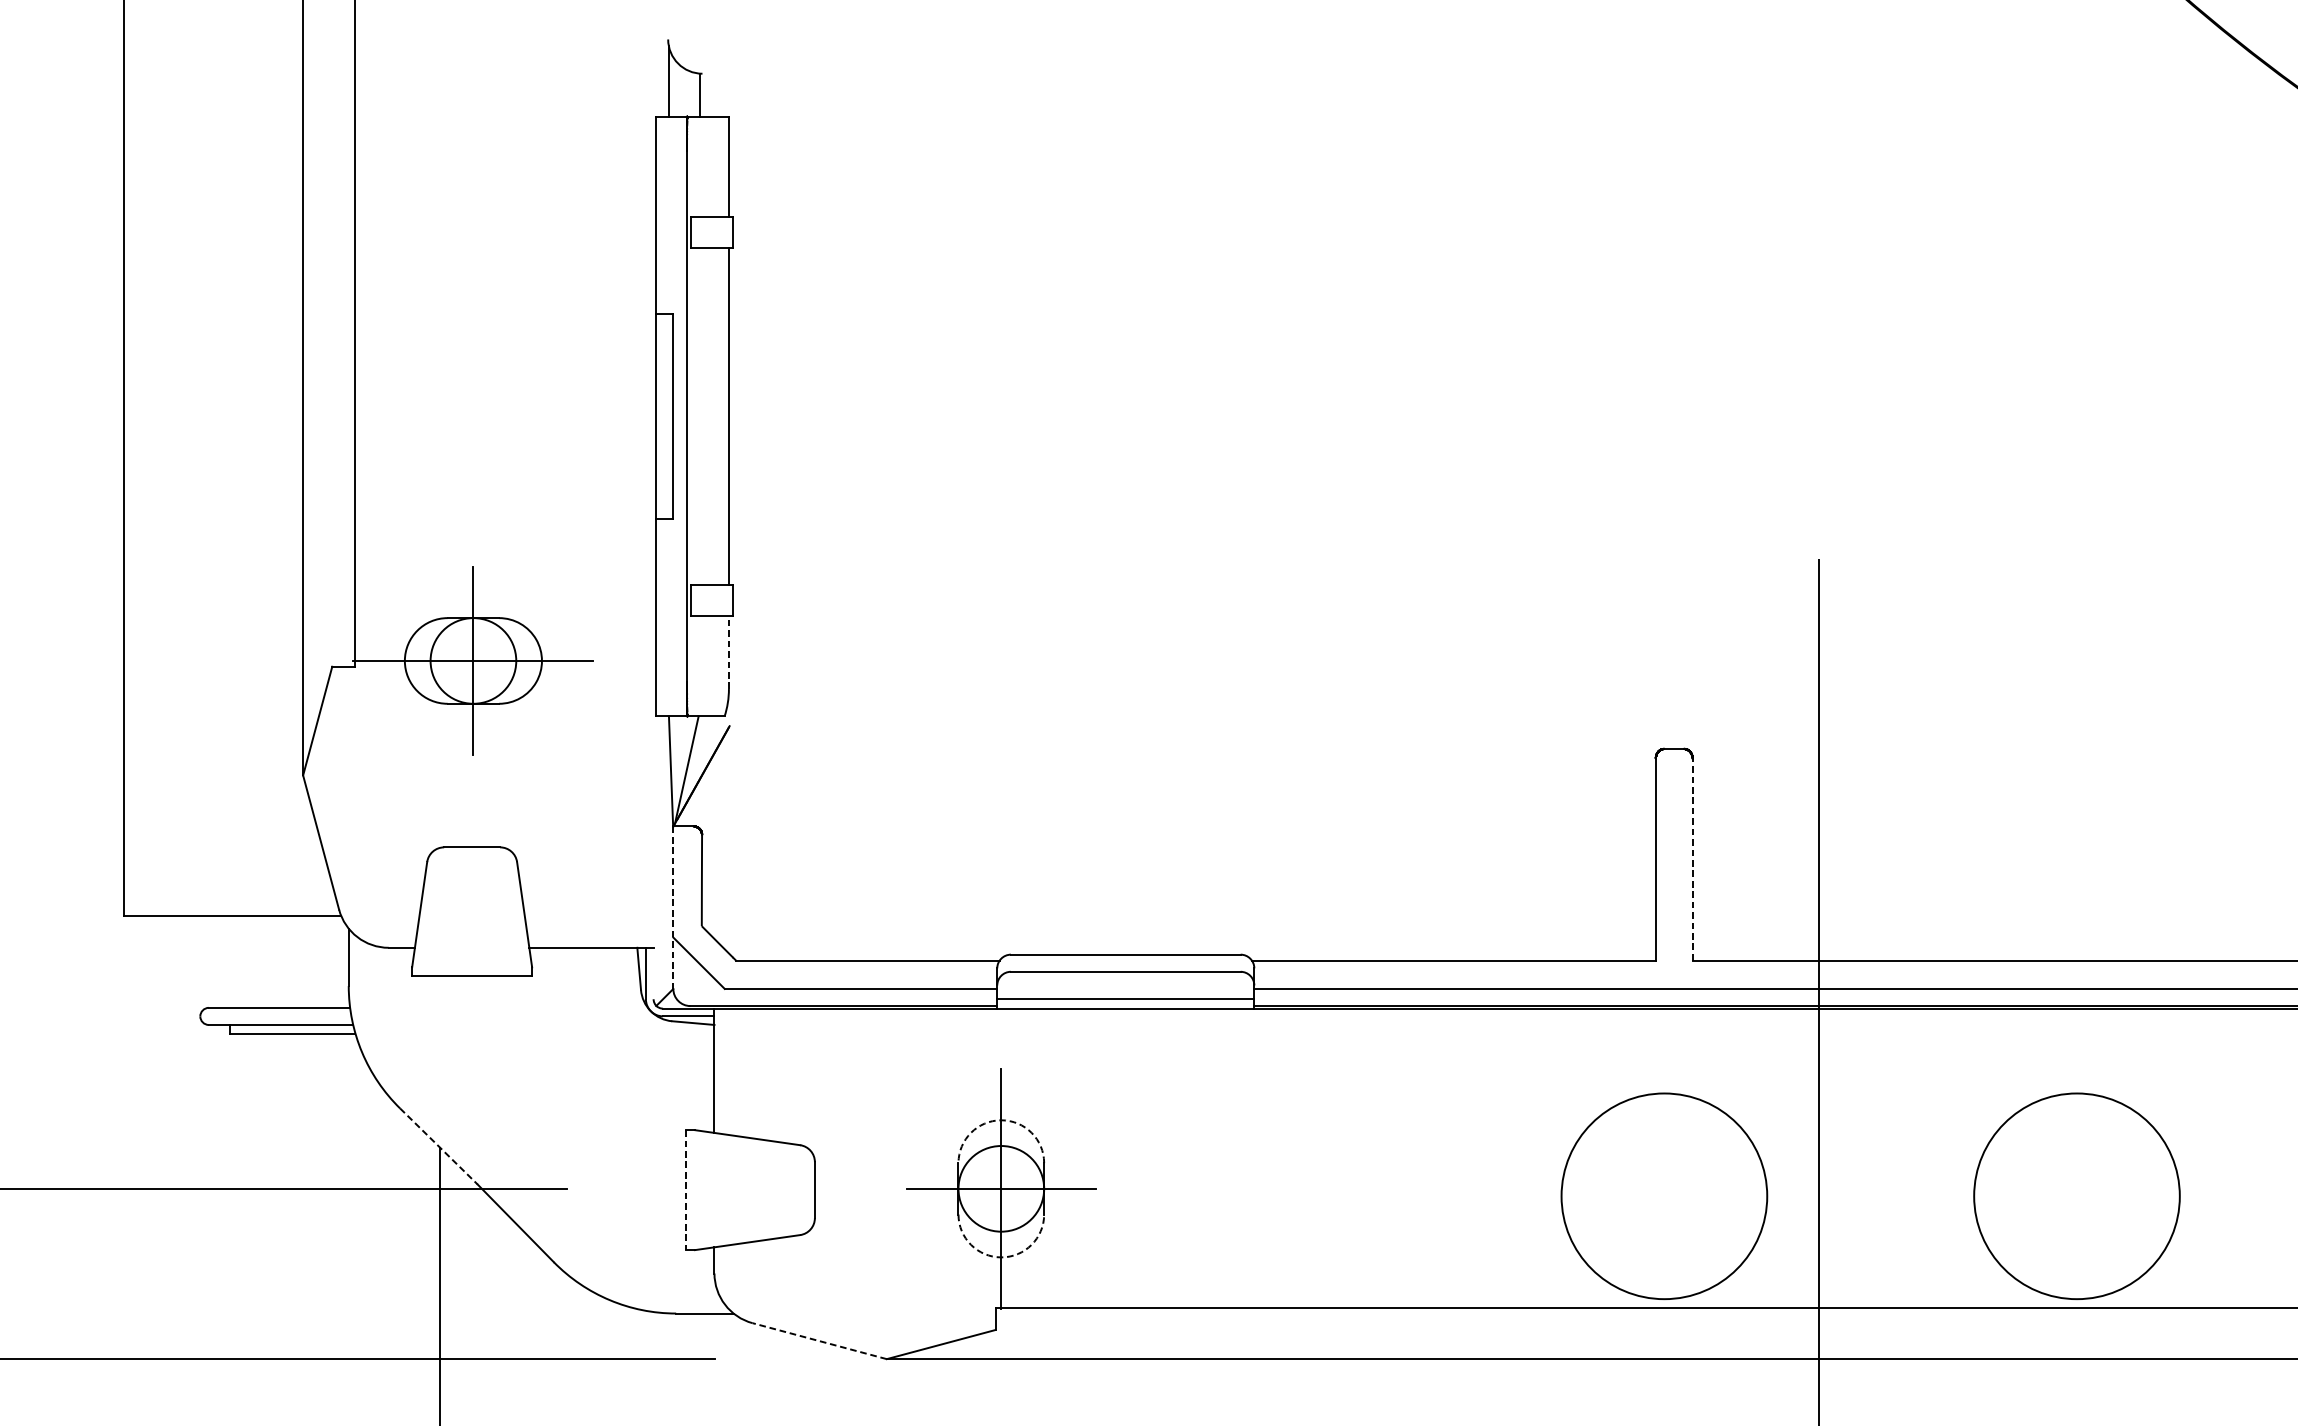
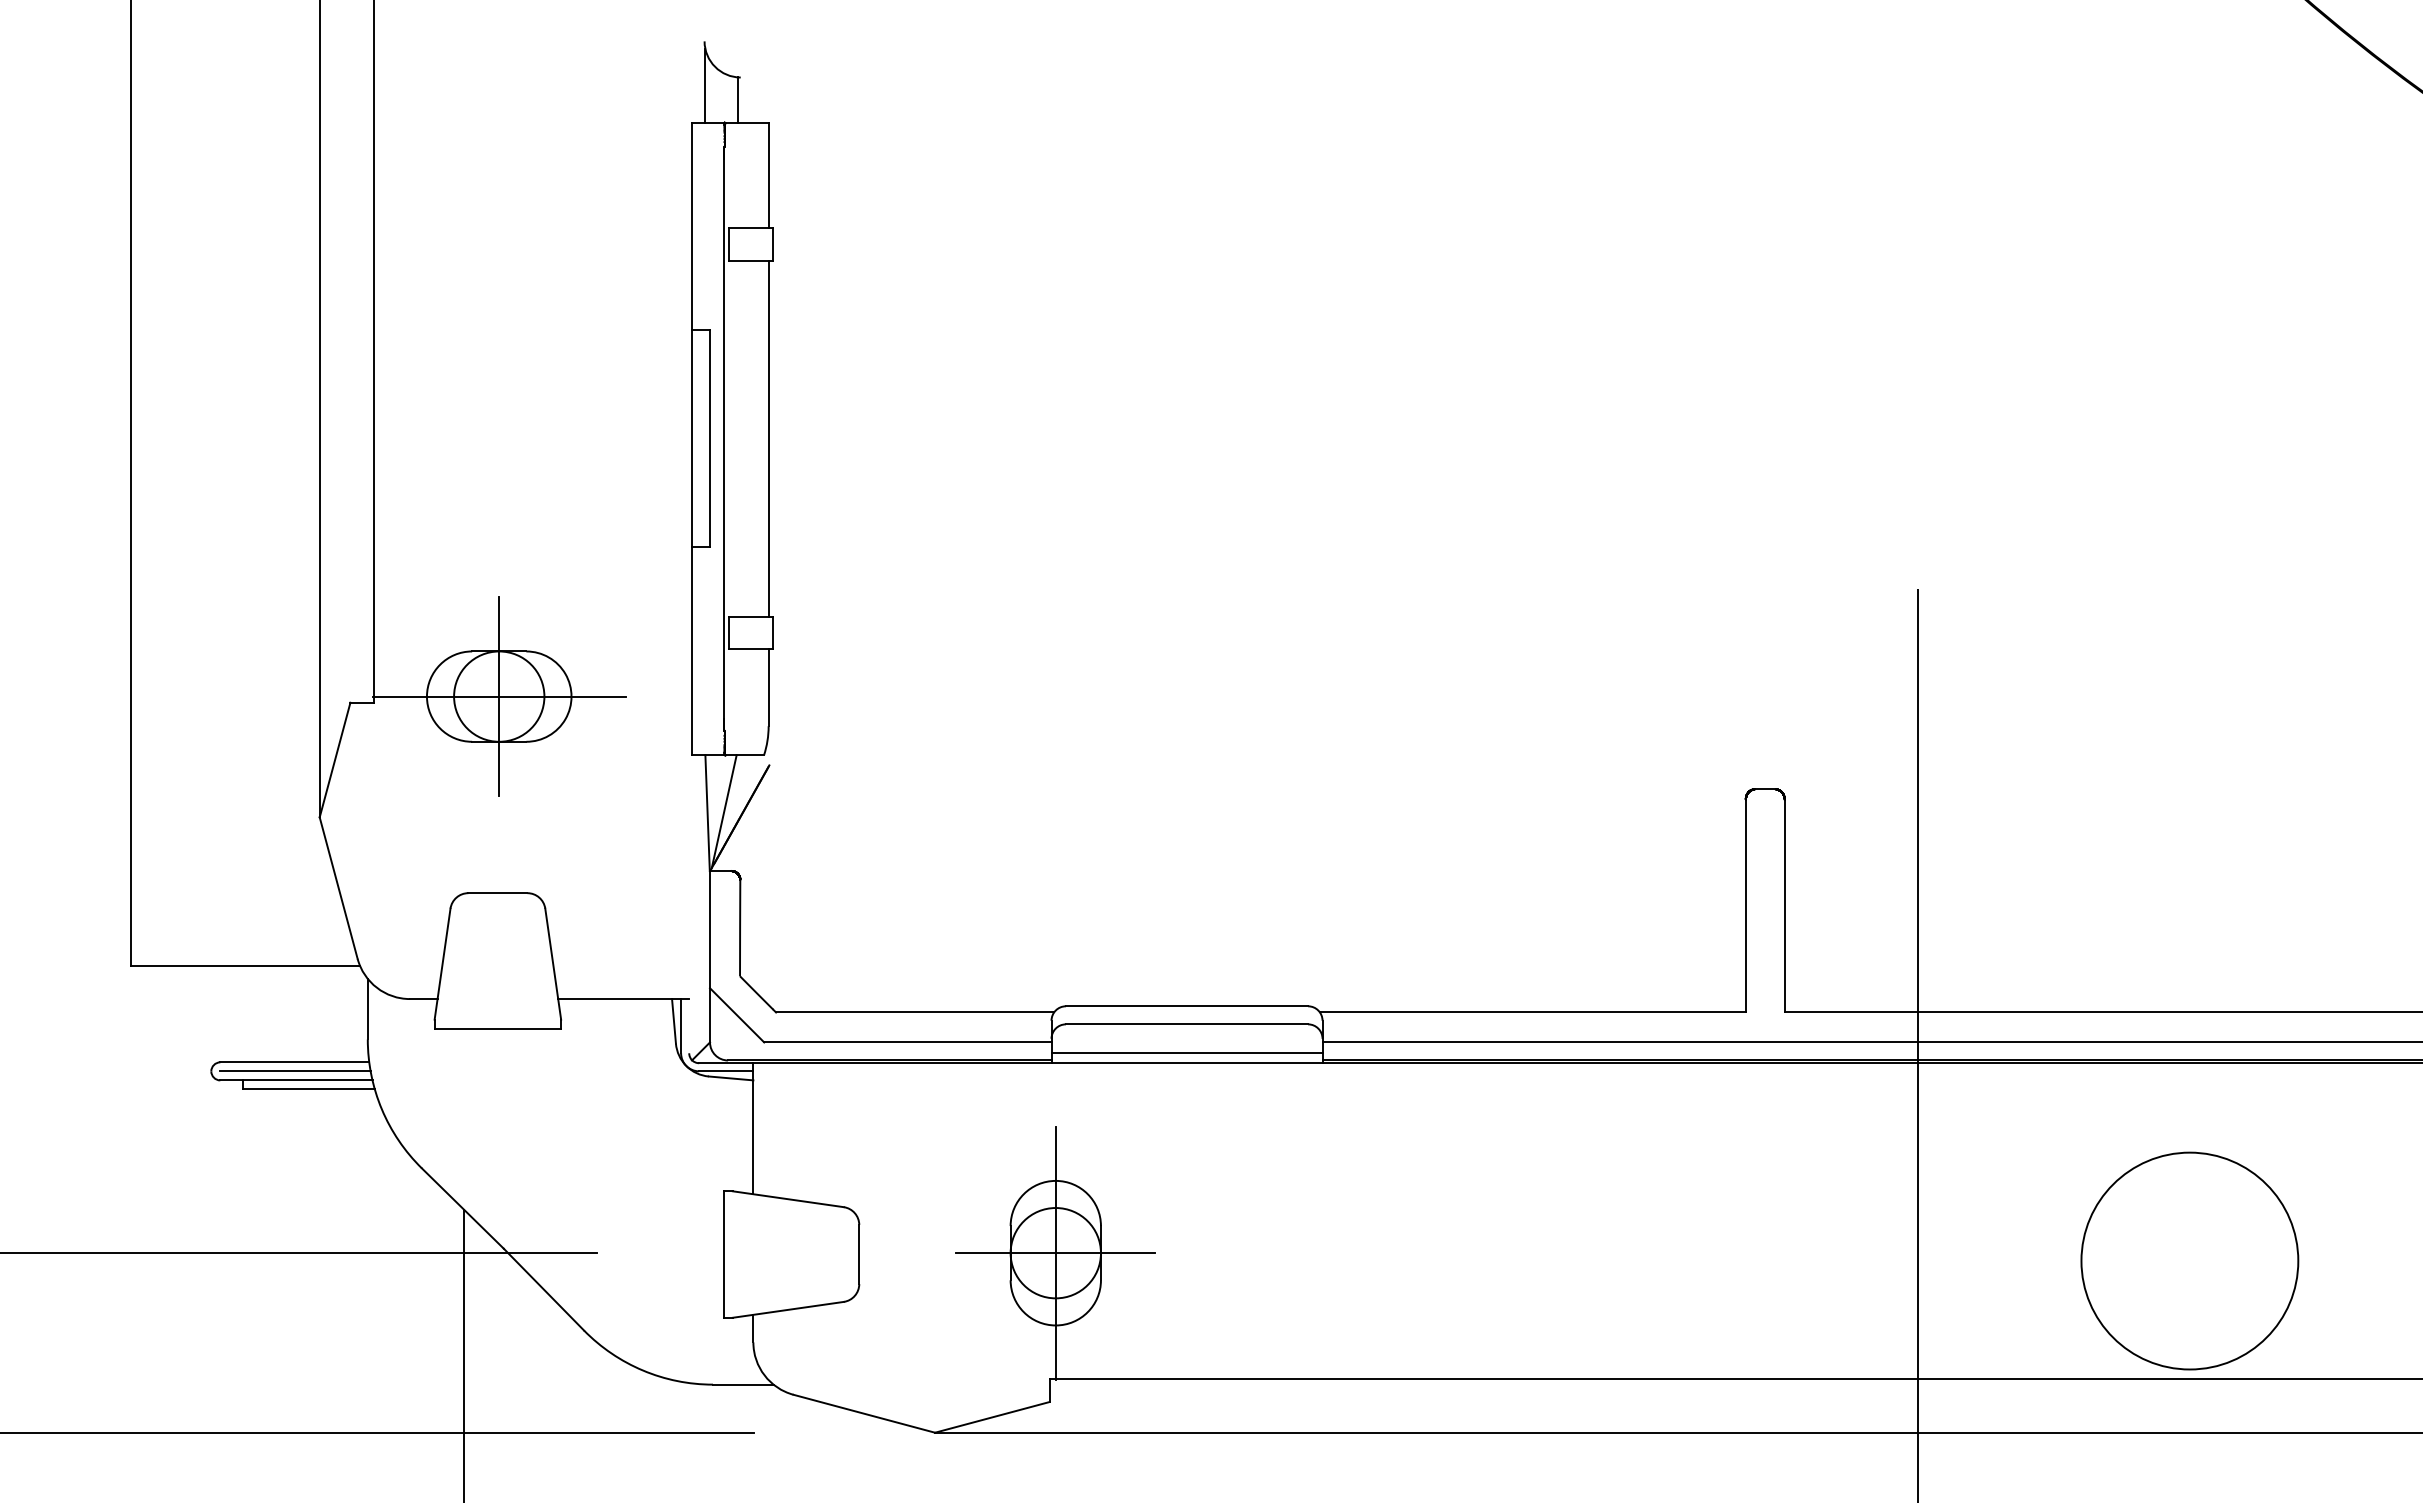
line: (728, 652) -> (768, 687), dashed -> solid
line: (1692, 859) -> (1784, 905), dashed -> solid
line: (673, 907) -> (710, 956), dashed -> solid
line: (280, 1016) -> (295, 1071), added
arc: (1001, 1119) -> (1055, 1180), dashed -> solid
line: (439, 1146) -> (463, 1208), dashed -> solid
line: (686, 1191) -> (723, 1255), dashed -> solid
circle: (1664, 1195) -> (1754, 1260), removed
arc: (1001, 1257) -> (1055, 1325), dashed -> solid
line: (818, 1340) -> (863, 1413), dashed -> solid

